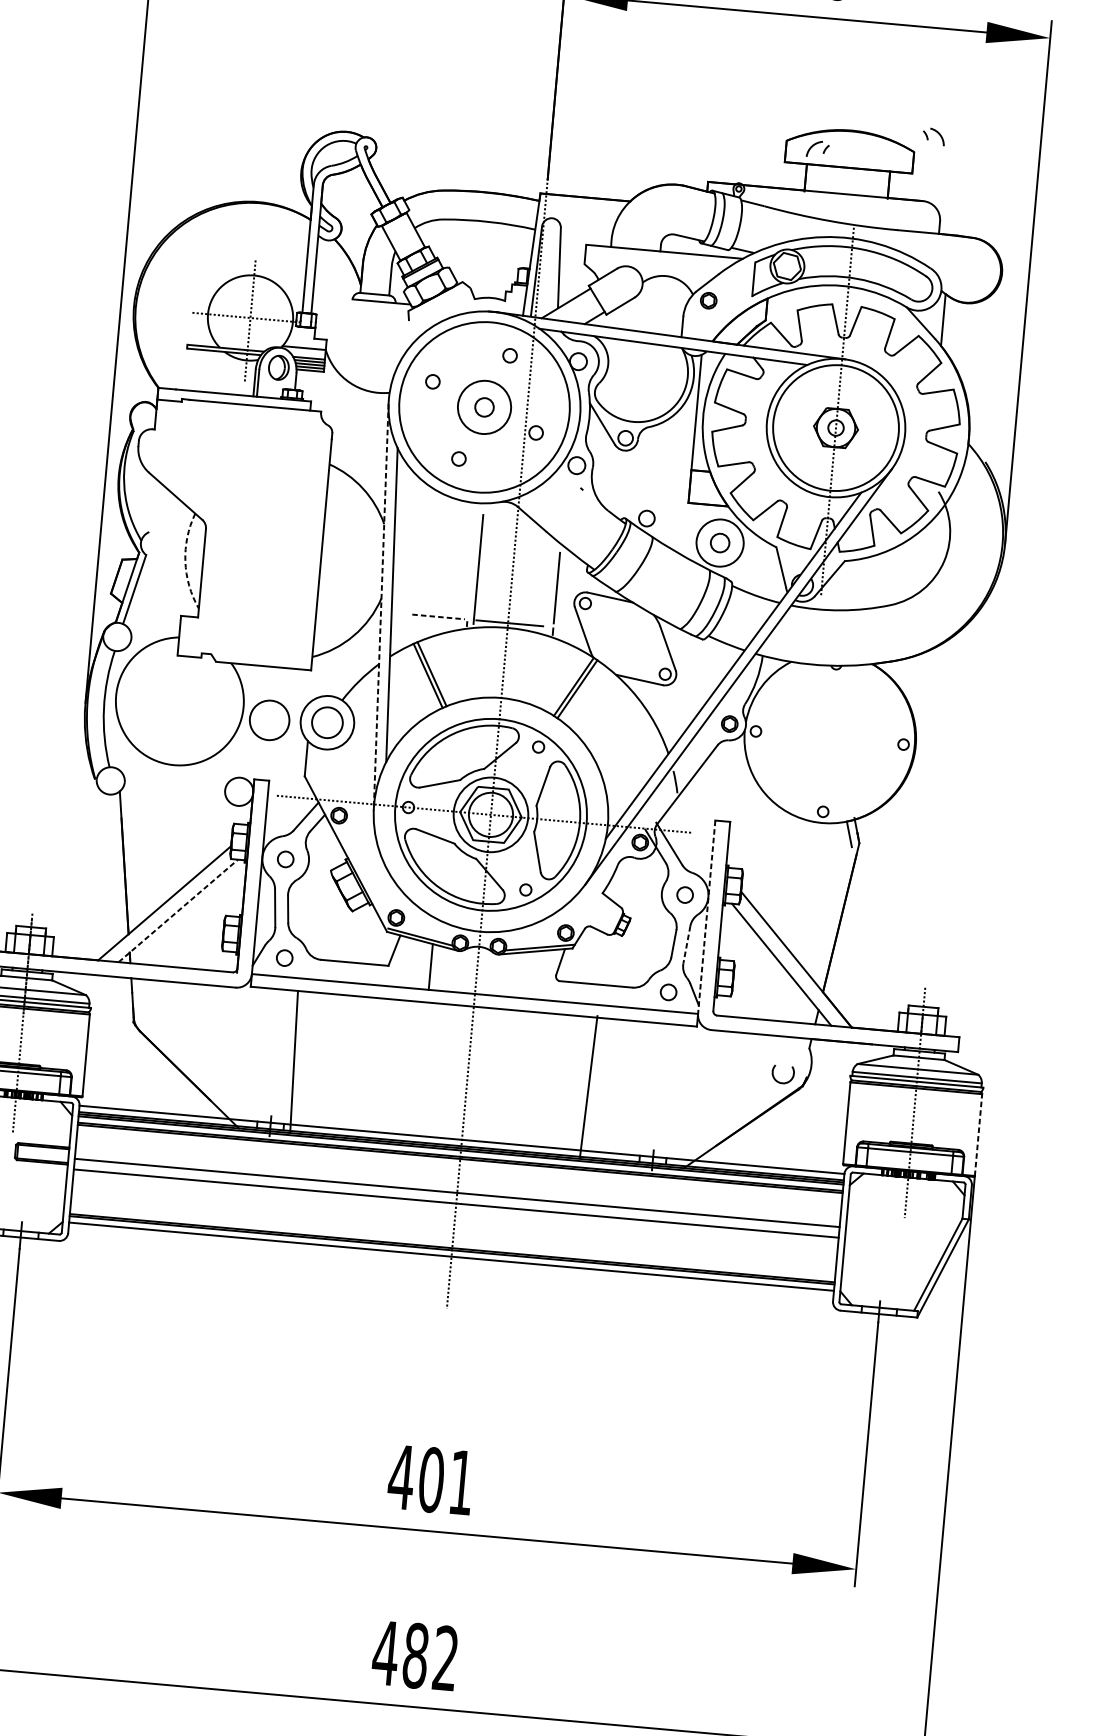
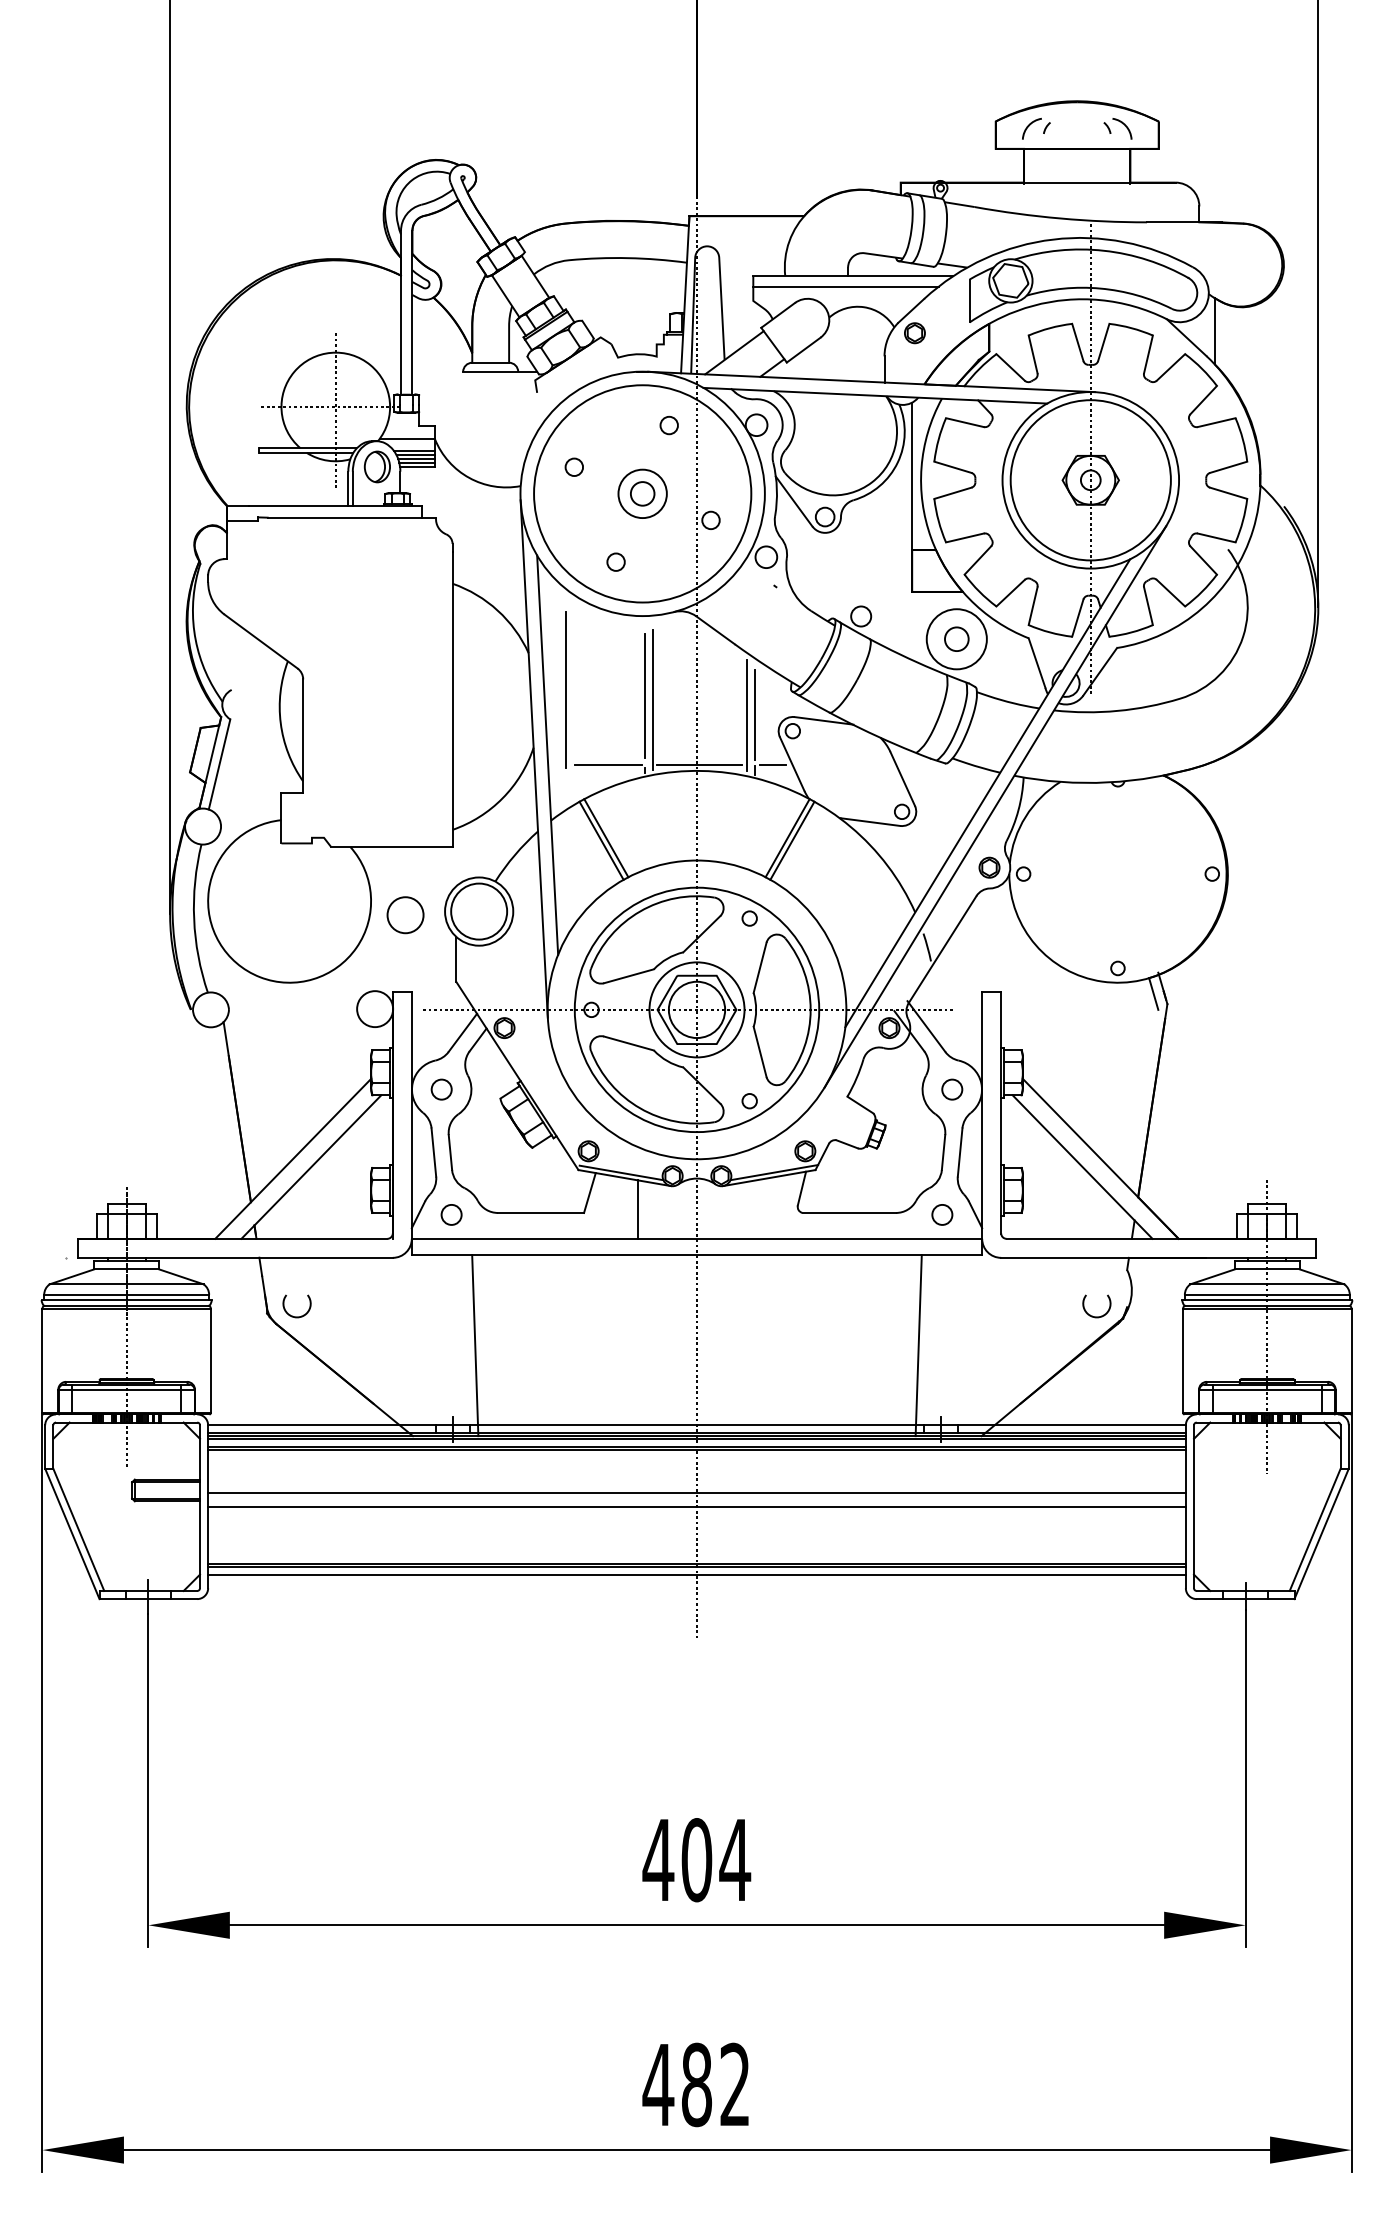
part: (935, 131) -> (1119, 122), moved
line: (657, 259) -> (845, 286), added
circle: (484, 407) -> (642, 493), size x0.71
line: (411, 555) -> (566, 690), added
arc: (185, 561) -> (280, 723), dashed -> solid
line: (472, 565) -> (645, 695), added
line: (550, 588) -> (746, 715), added
line: (381, 607) -> (534, 759), dashed -> solid
line: (438, 616) -> (608, 764), dashed -> solid
line: (567, 628) -> (772, 764), added
circle: (269, 720) -> (405, 915), size x0.71
circle: (327, 722) -> (479, 911), size x1.43
line: (178, 910) -> (311, 1166), dashed -> solid
line: (706, 917) -> (982, 1115), dashed -> solid
line: (687, 945) -> (960, 1153), dashed -> solid
arc: (153, 1025) -> (292, 1315), added
line: (588, 1086) -> (918, 1345), moved
line: (978, 1134) -> (1351, 1360), dashed -> solid
text: (461, 1482) -> (735, 1859), 401 -> 404

